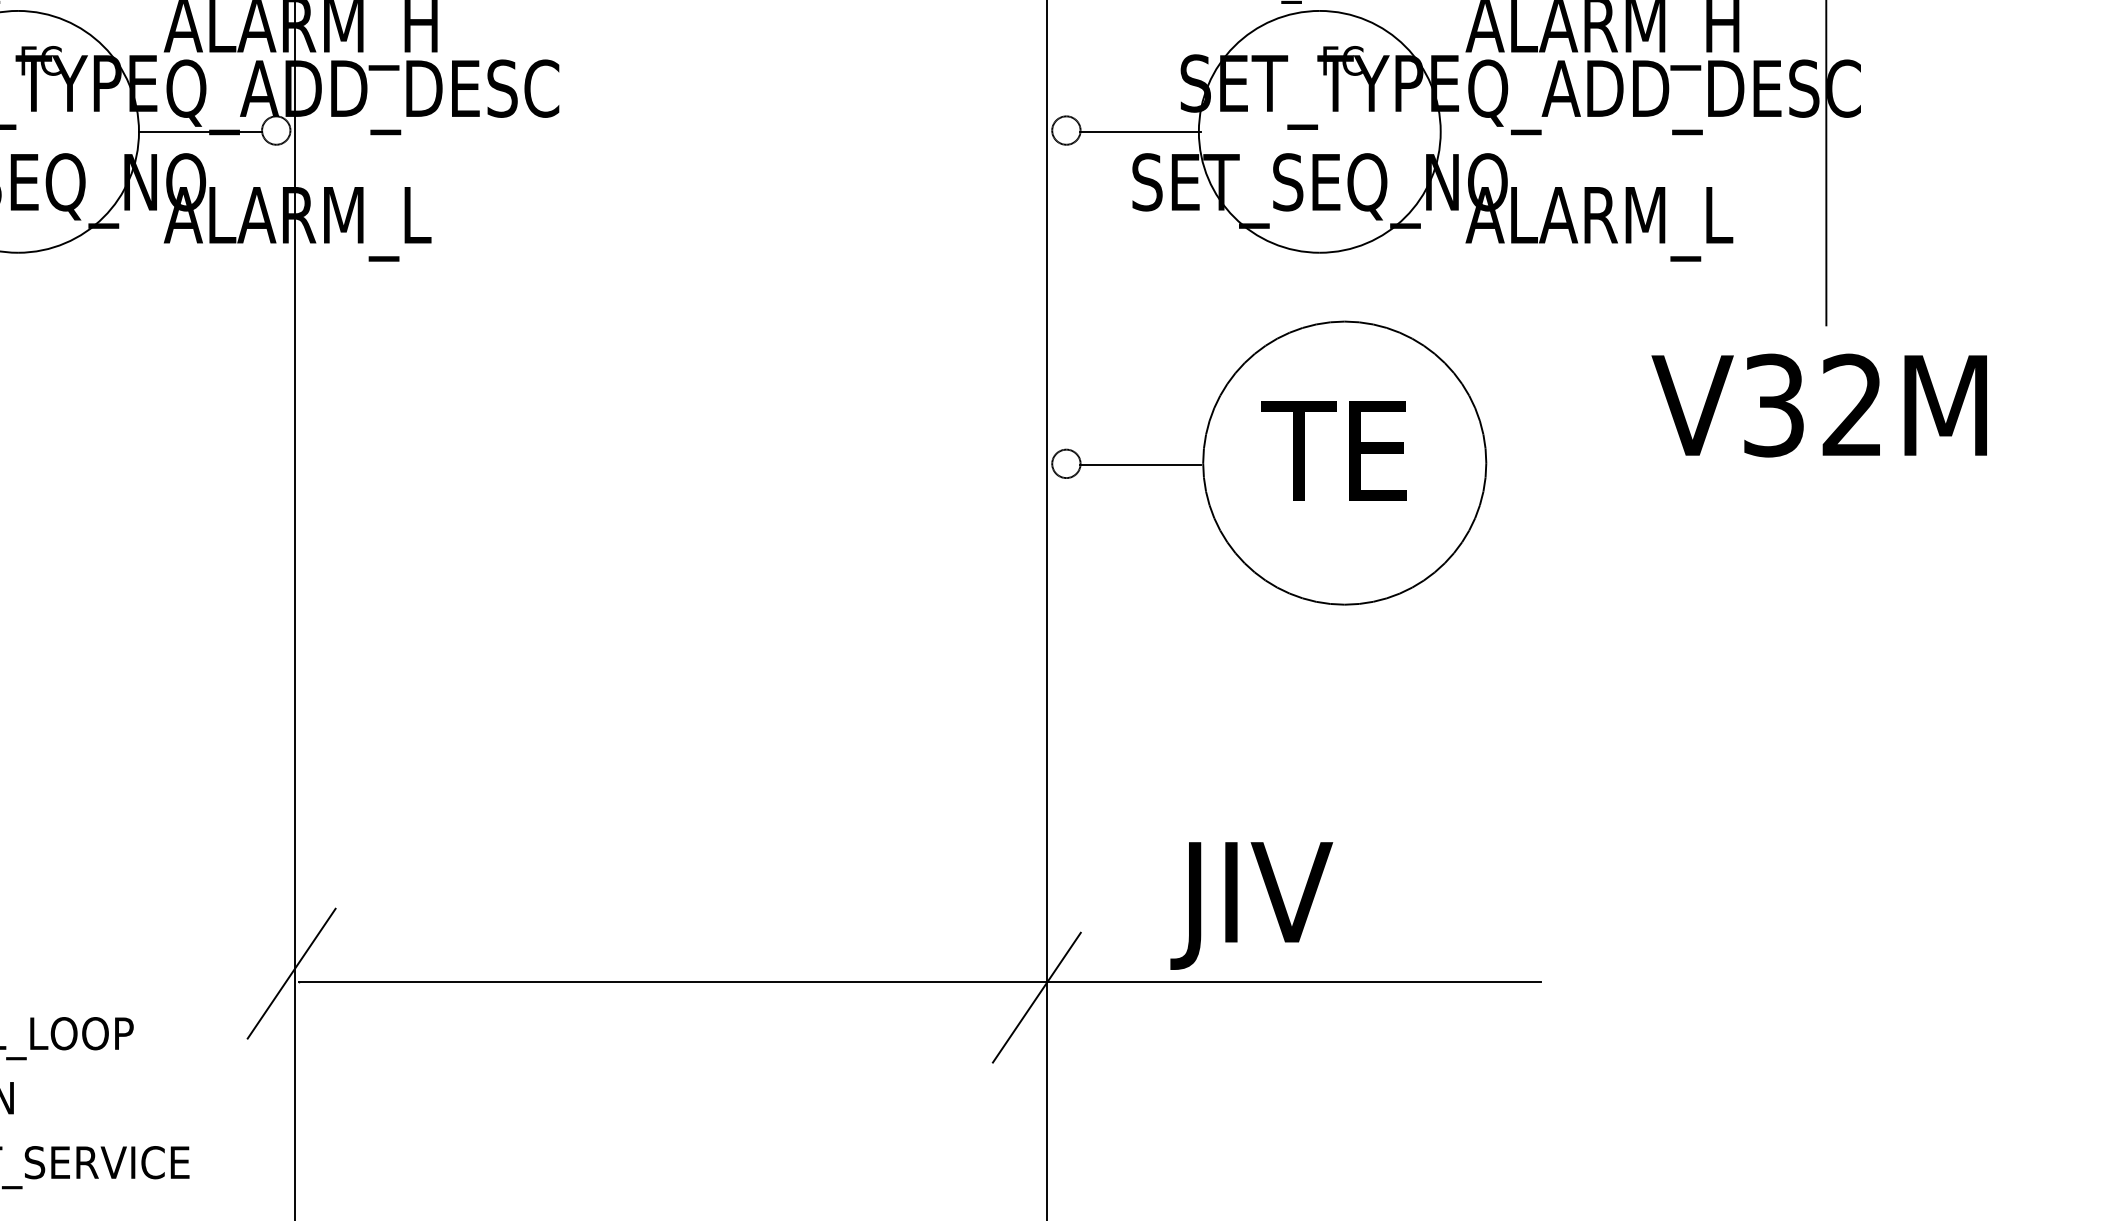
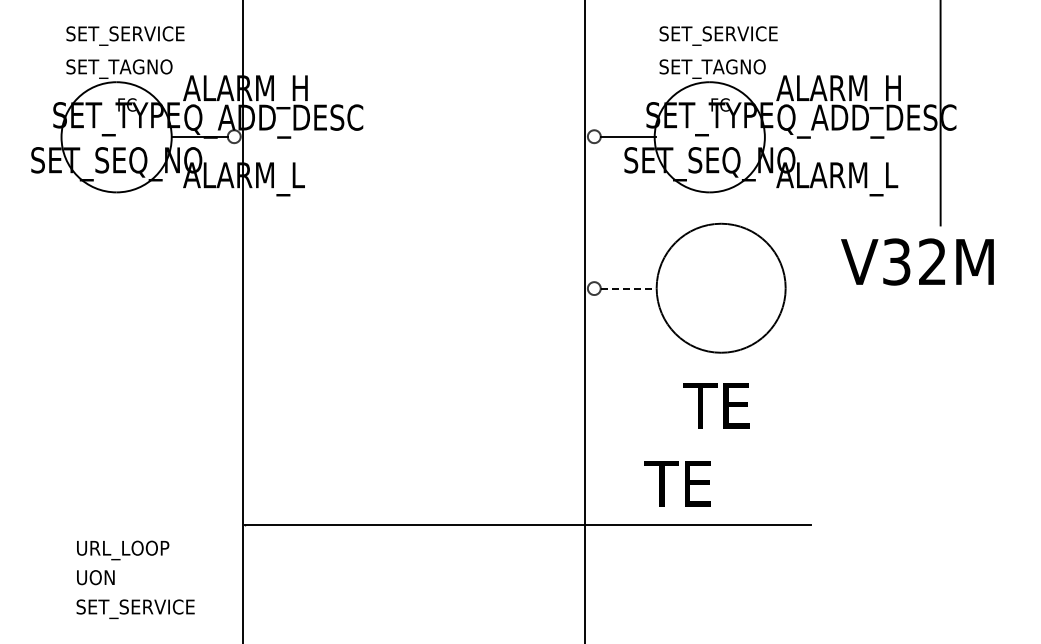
text: (1819, 404) -> (917, 261), moved
text: (1334, 450) -> (716, 405), moved
line: (1141, 465) -> (628, 289), solid -> dashed
text: (1251, 906) -> (678, 490), JIV -> TE
line: (292, 972) -> (241, 520), removed
line: (1036, 996) -> (580, 531), removed

